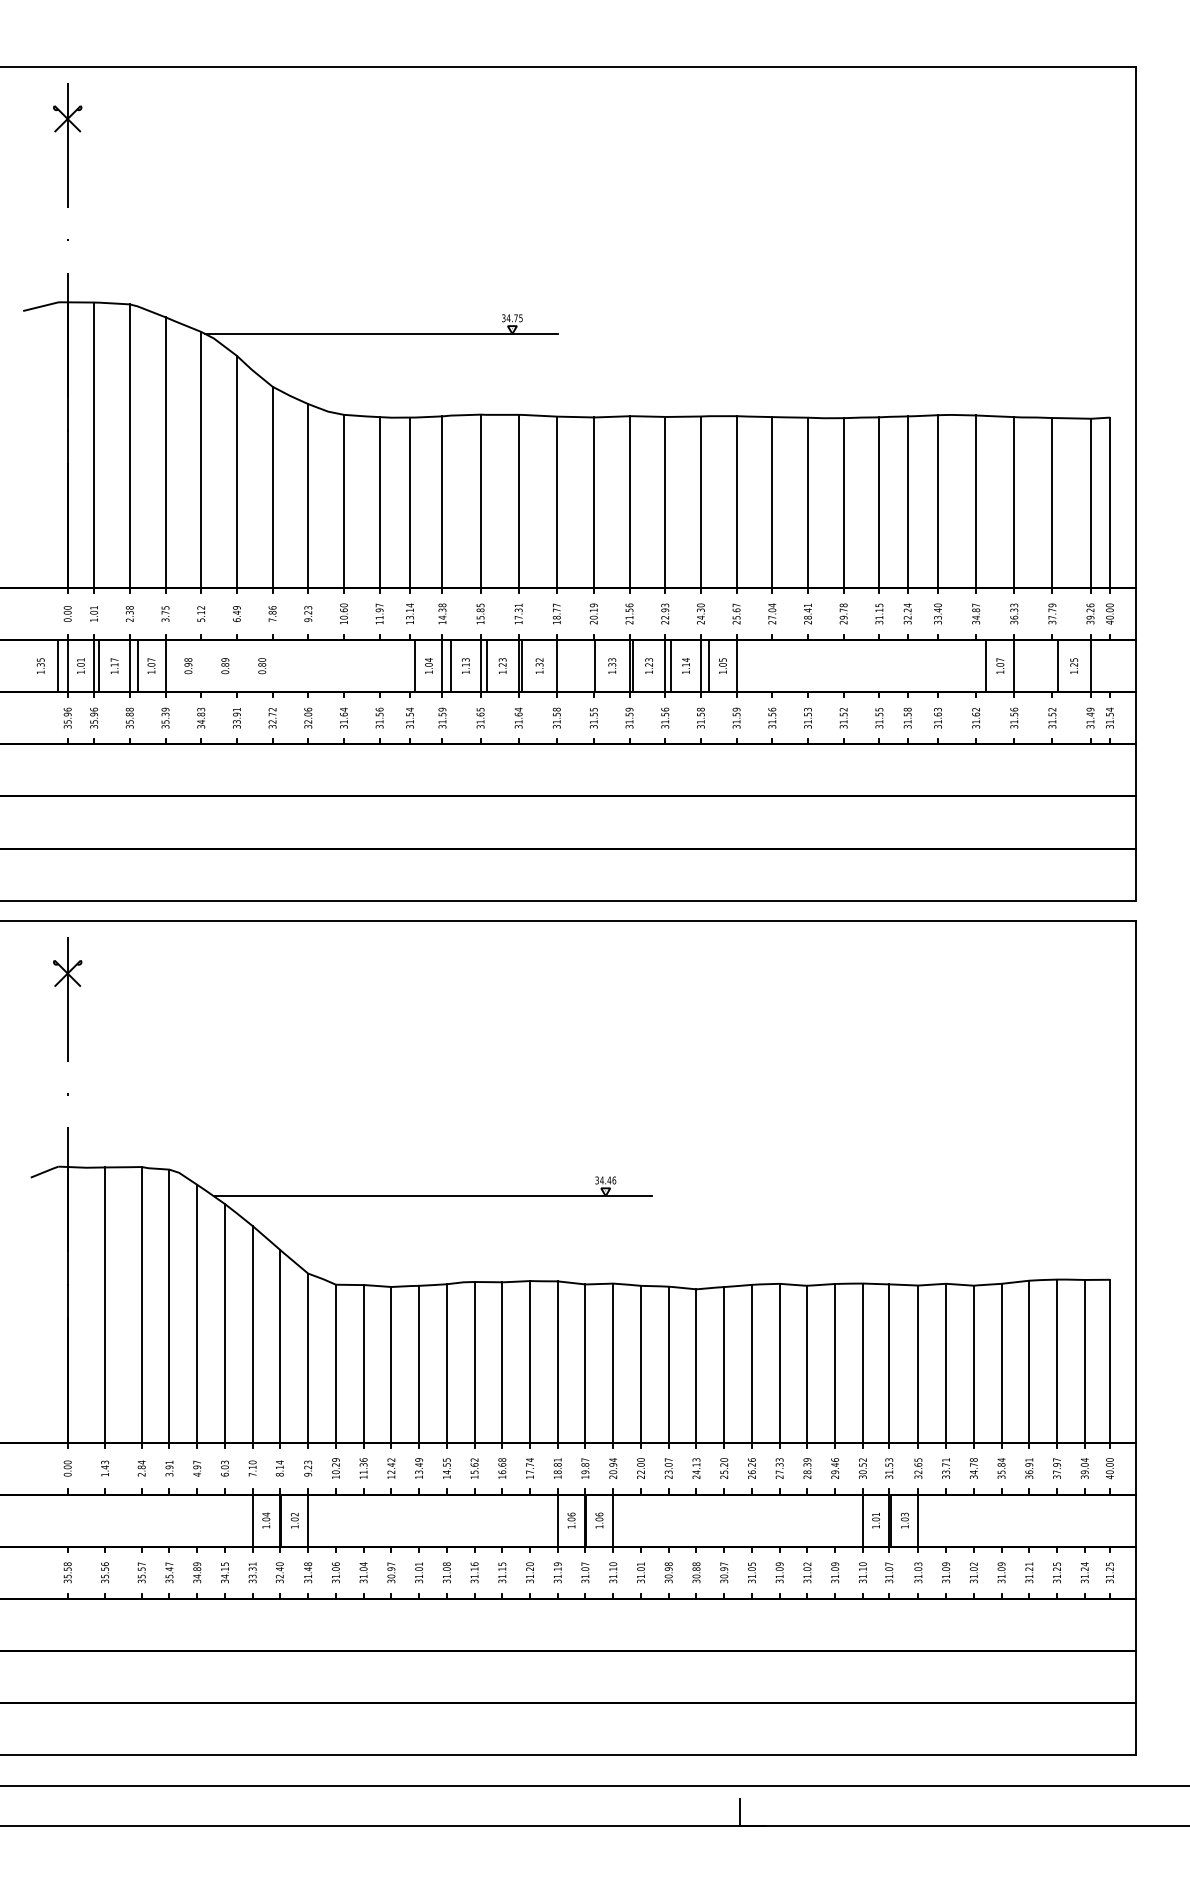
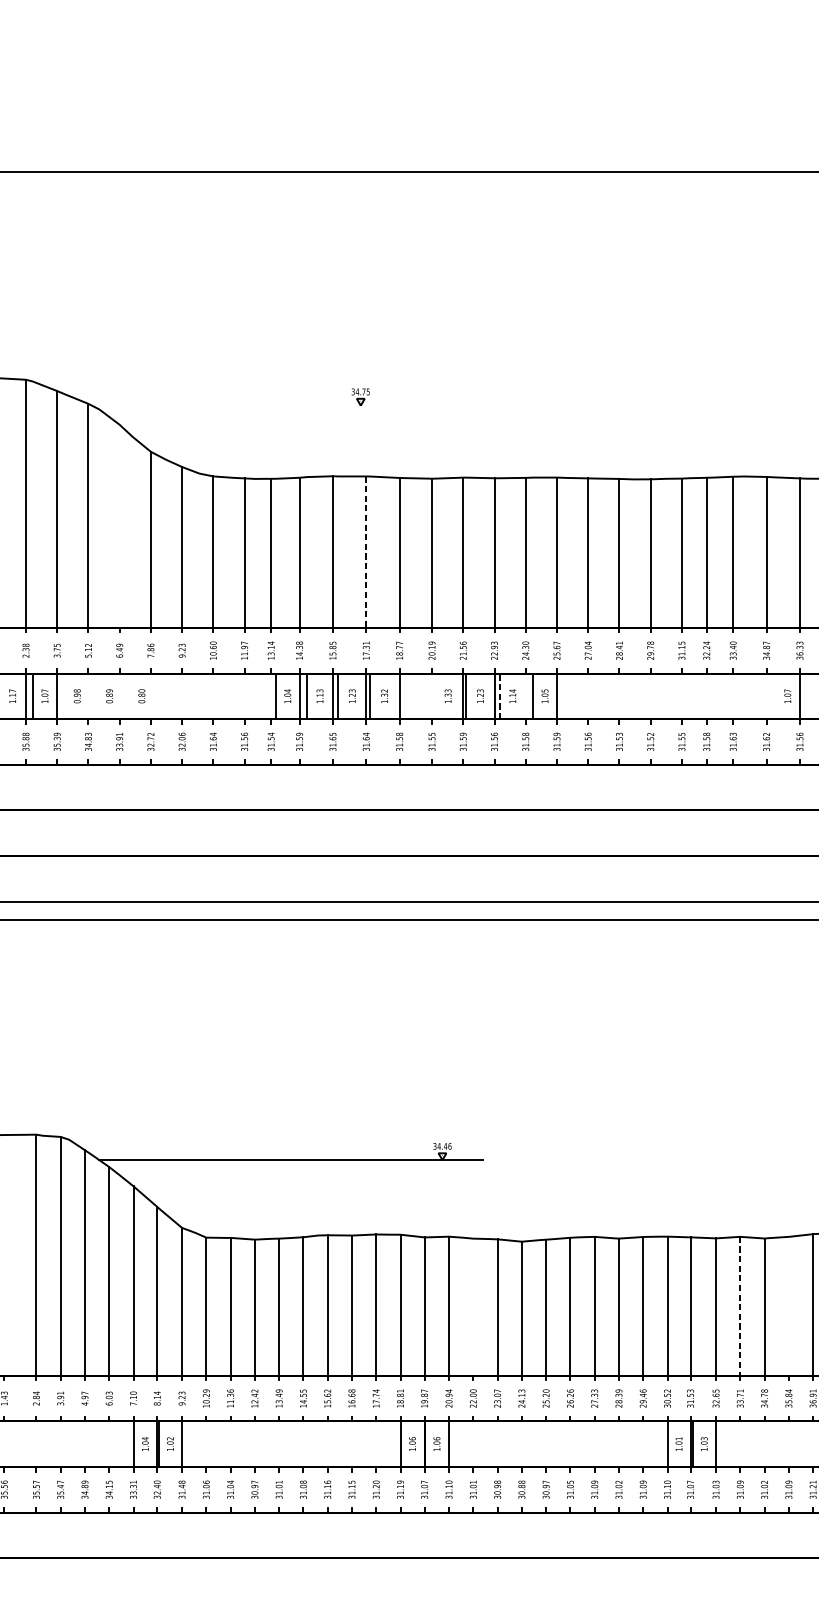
line: (381, 333) -> (246, 405), removed
line: (236, 471) -> (119, 526), removed
line: (518, 501) -> (366, 552), solid -> dashed
line: (671, 665) -> (500, 695), solid -> dashed
line: (594, 666) -> (432, 696), removed
line: (700, 666) -> (525, 696), removed
line: (986, 666) -> (775, 696), removed
line: (105, 1304) -> (4, 1254), removed
line: (1001, 1362) -> (788, 1305), removed
line: (641, 1363) -> (473, 1306), removed
line: (946, 1363) -> (740, 1306), solid -> dashed

